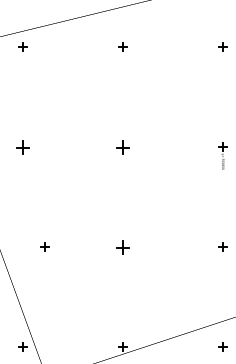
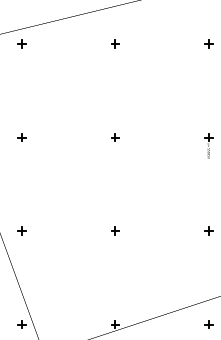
part: (22, 147) -> (21, 137), size x0.62
part: (123, 147) -> (115, 137), size x0.62
part: (44, 246) -> (21, 230), moved
part: (123, 246) -> (115, 230), size x0.62

